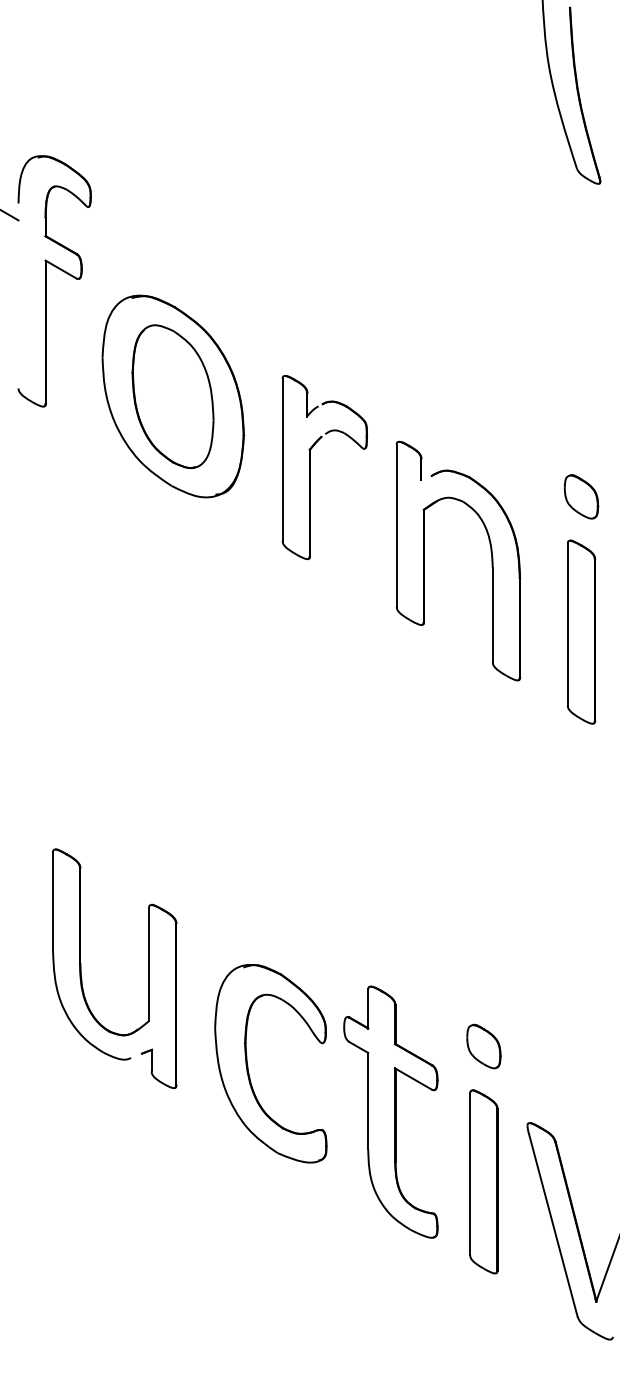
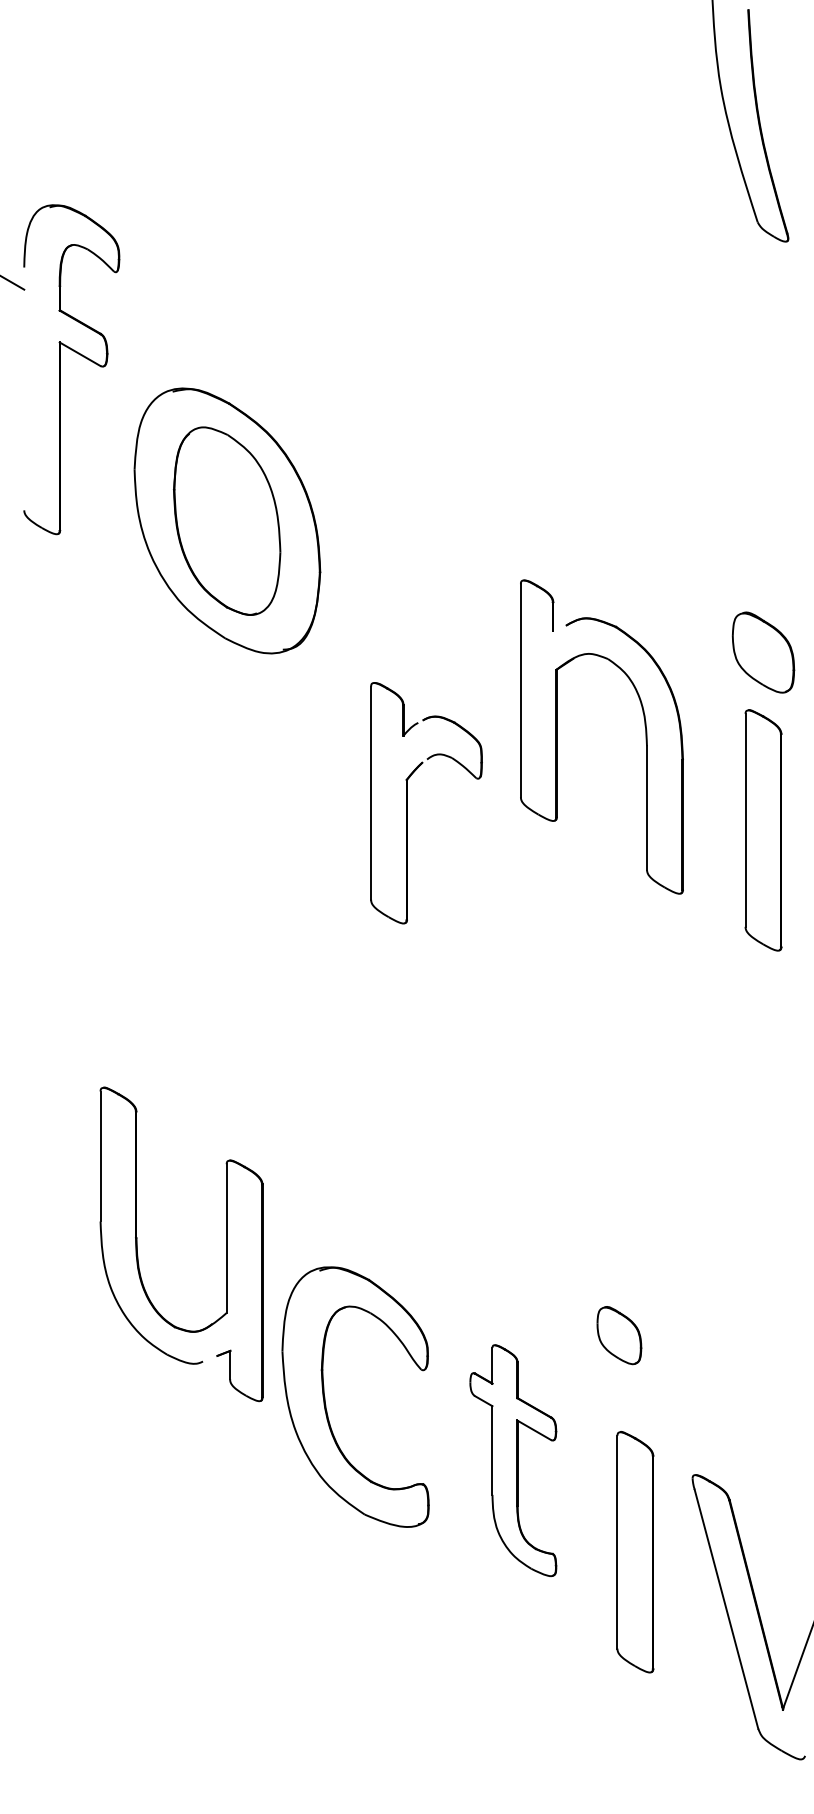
part: (310, 467) -> (407, 803), moved
part: (581, 496) -> (763, 652), size x1.4
part: (81, 968) -> (137, 1244), moved
part: (484, 1046) -> (619, 1335), moved
part: (391, 1111) -> (513, 1460), size x0.7

